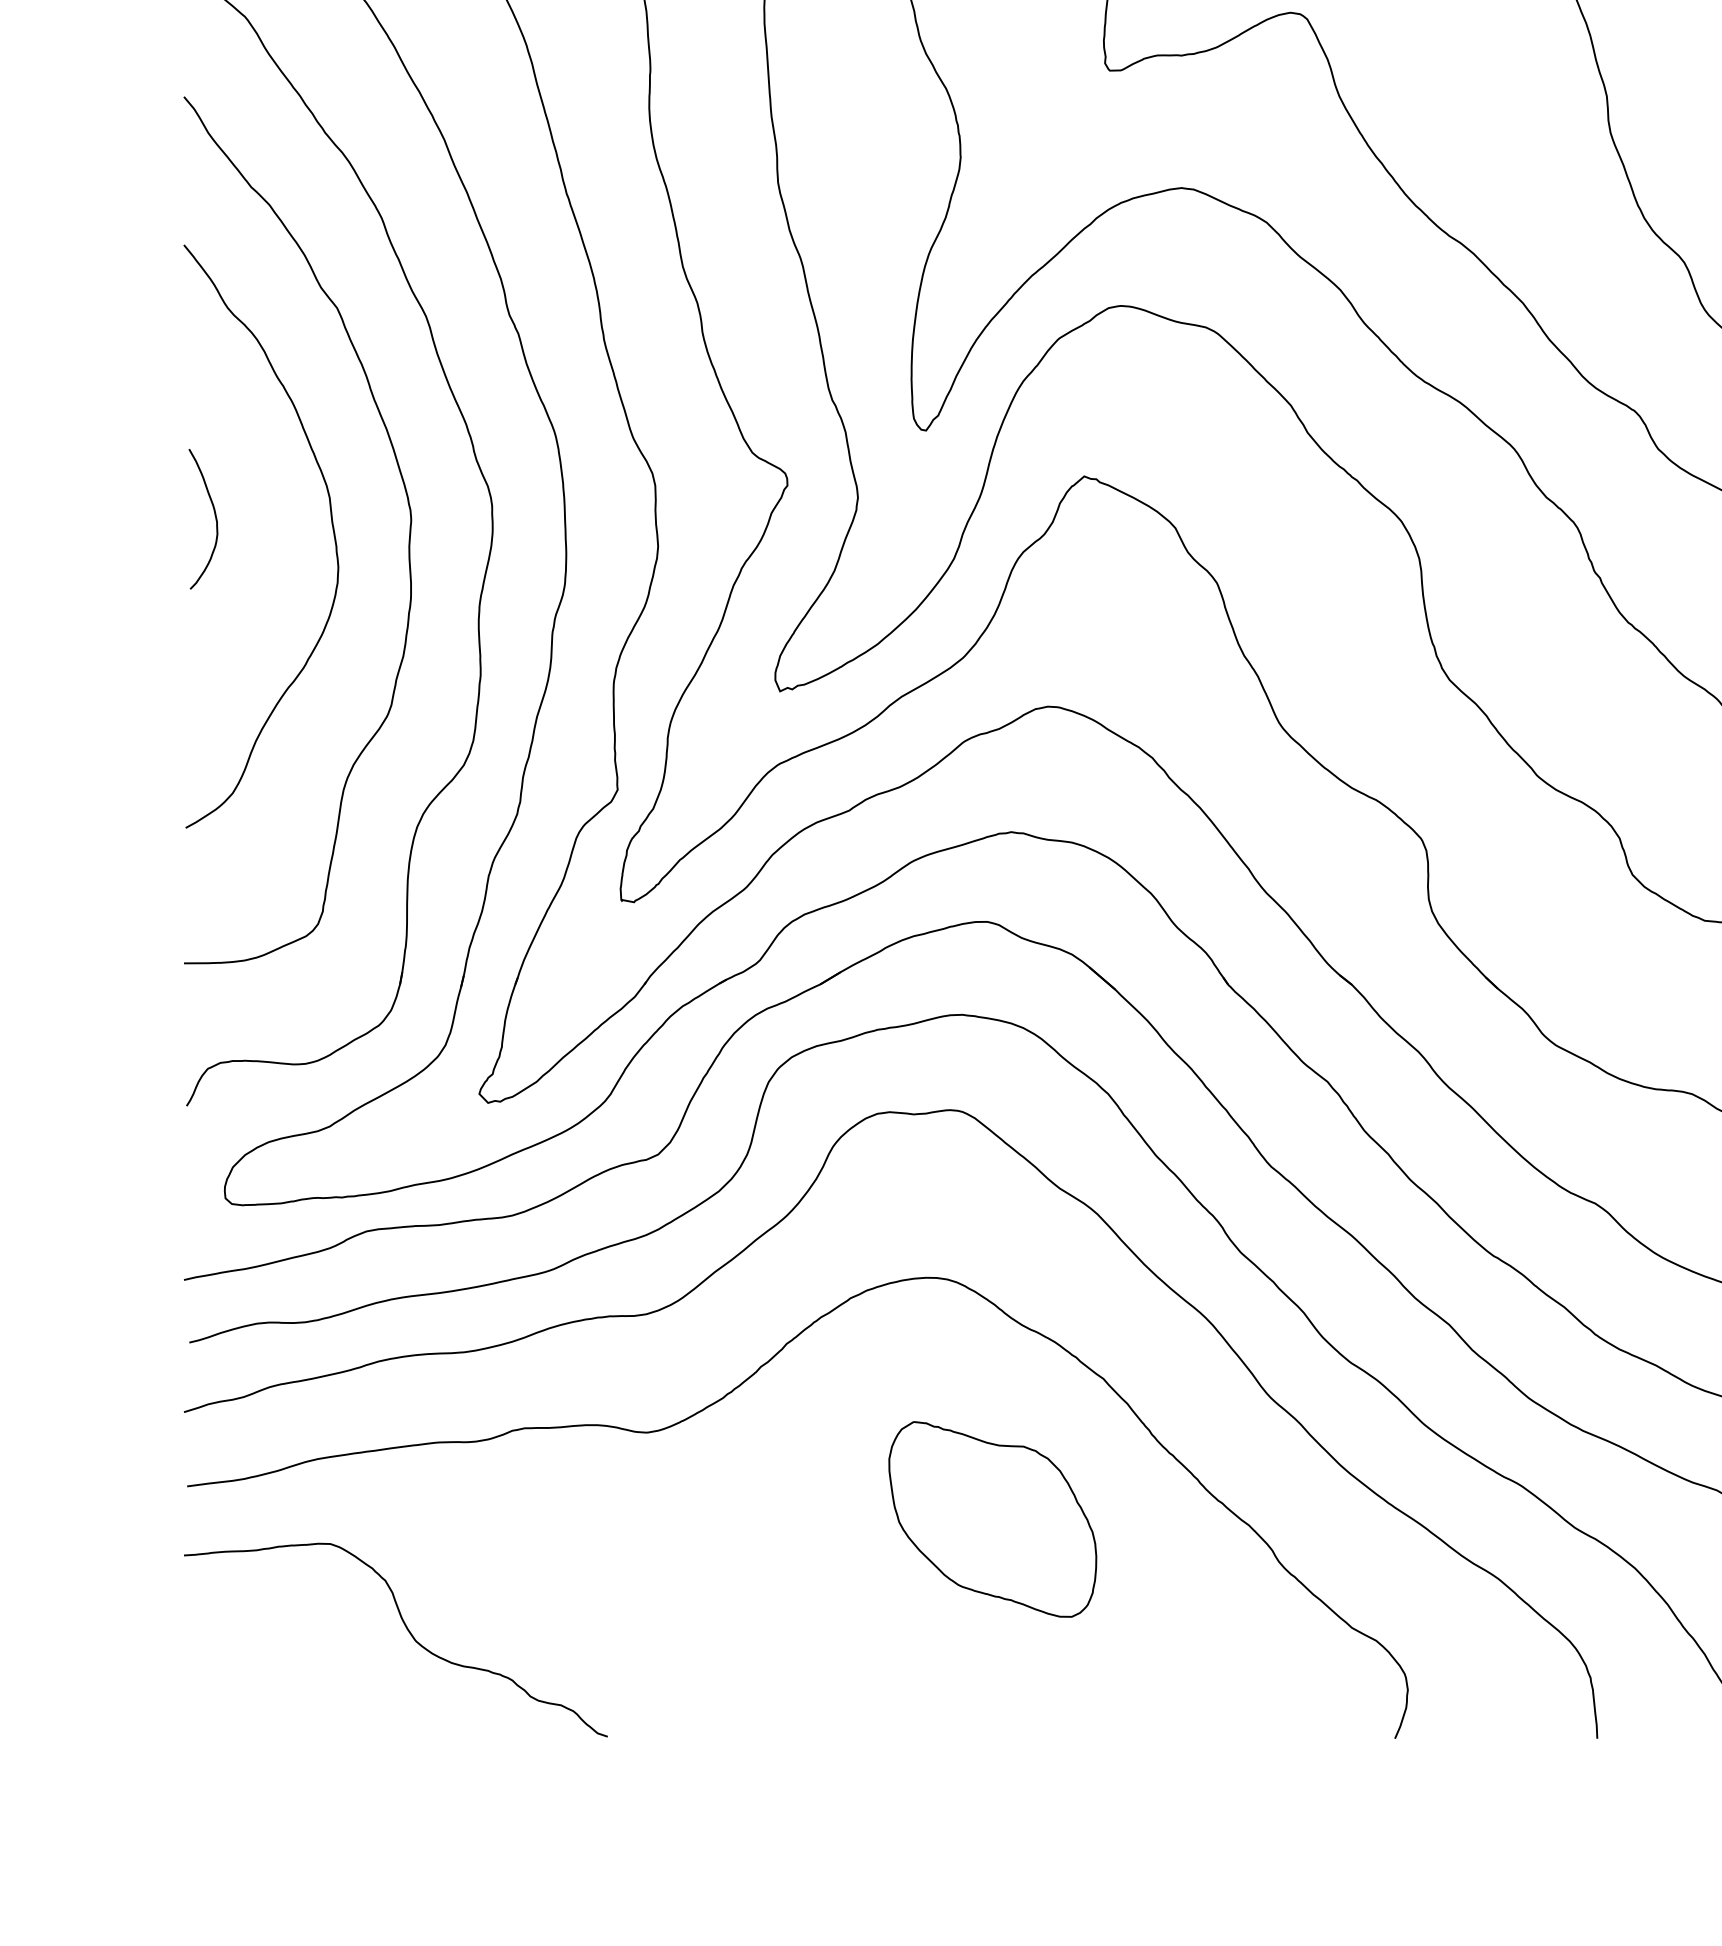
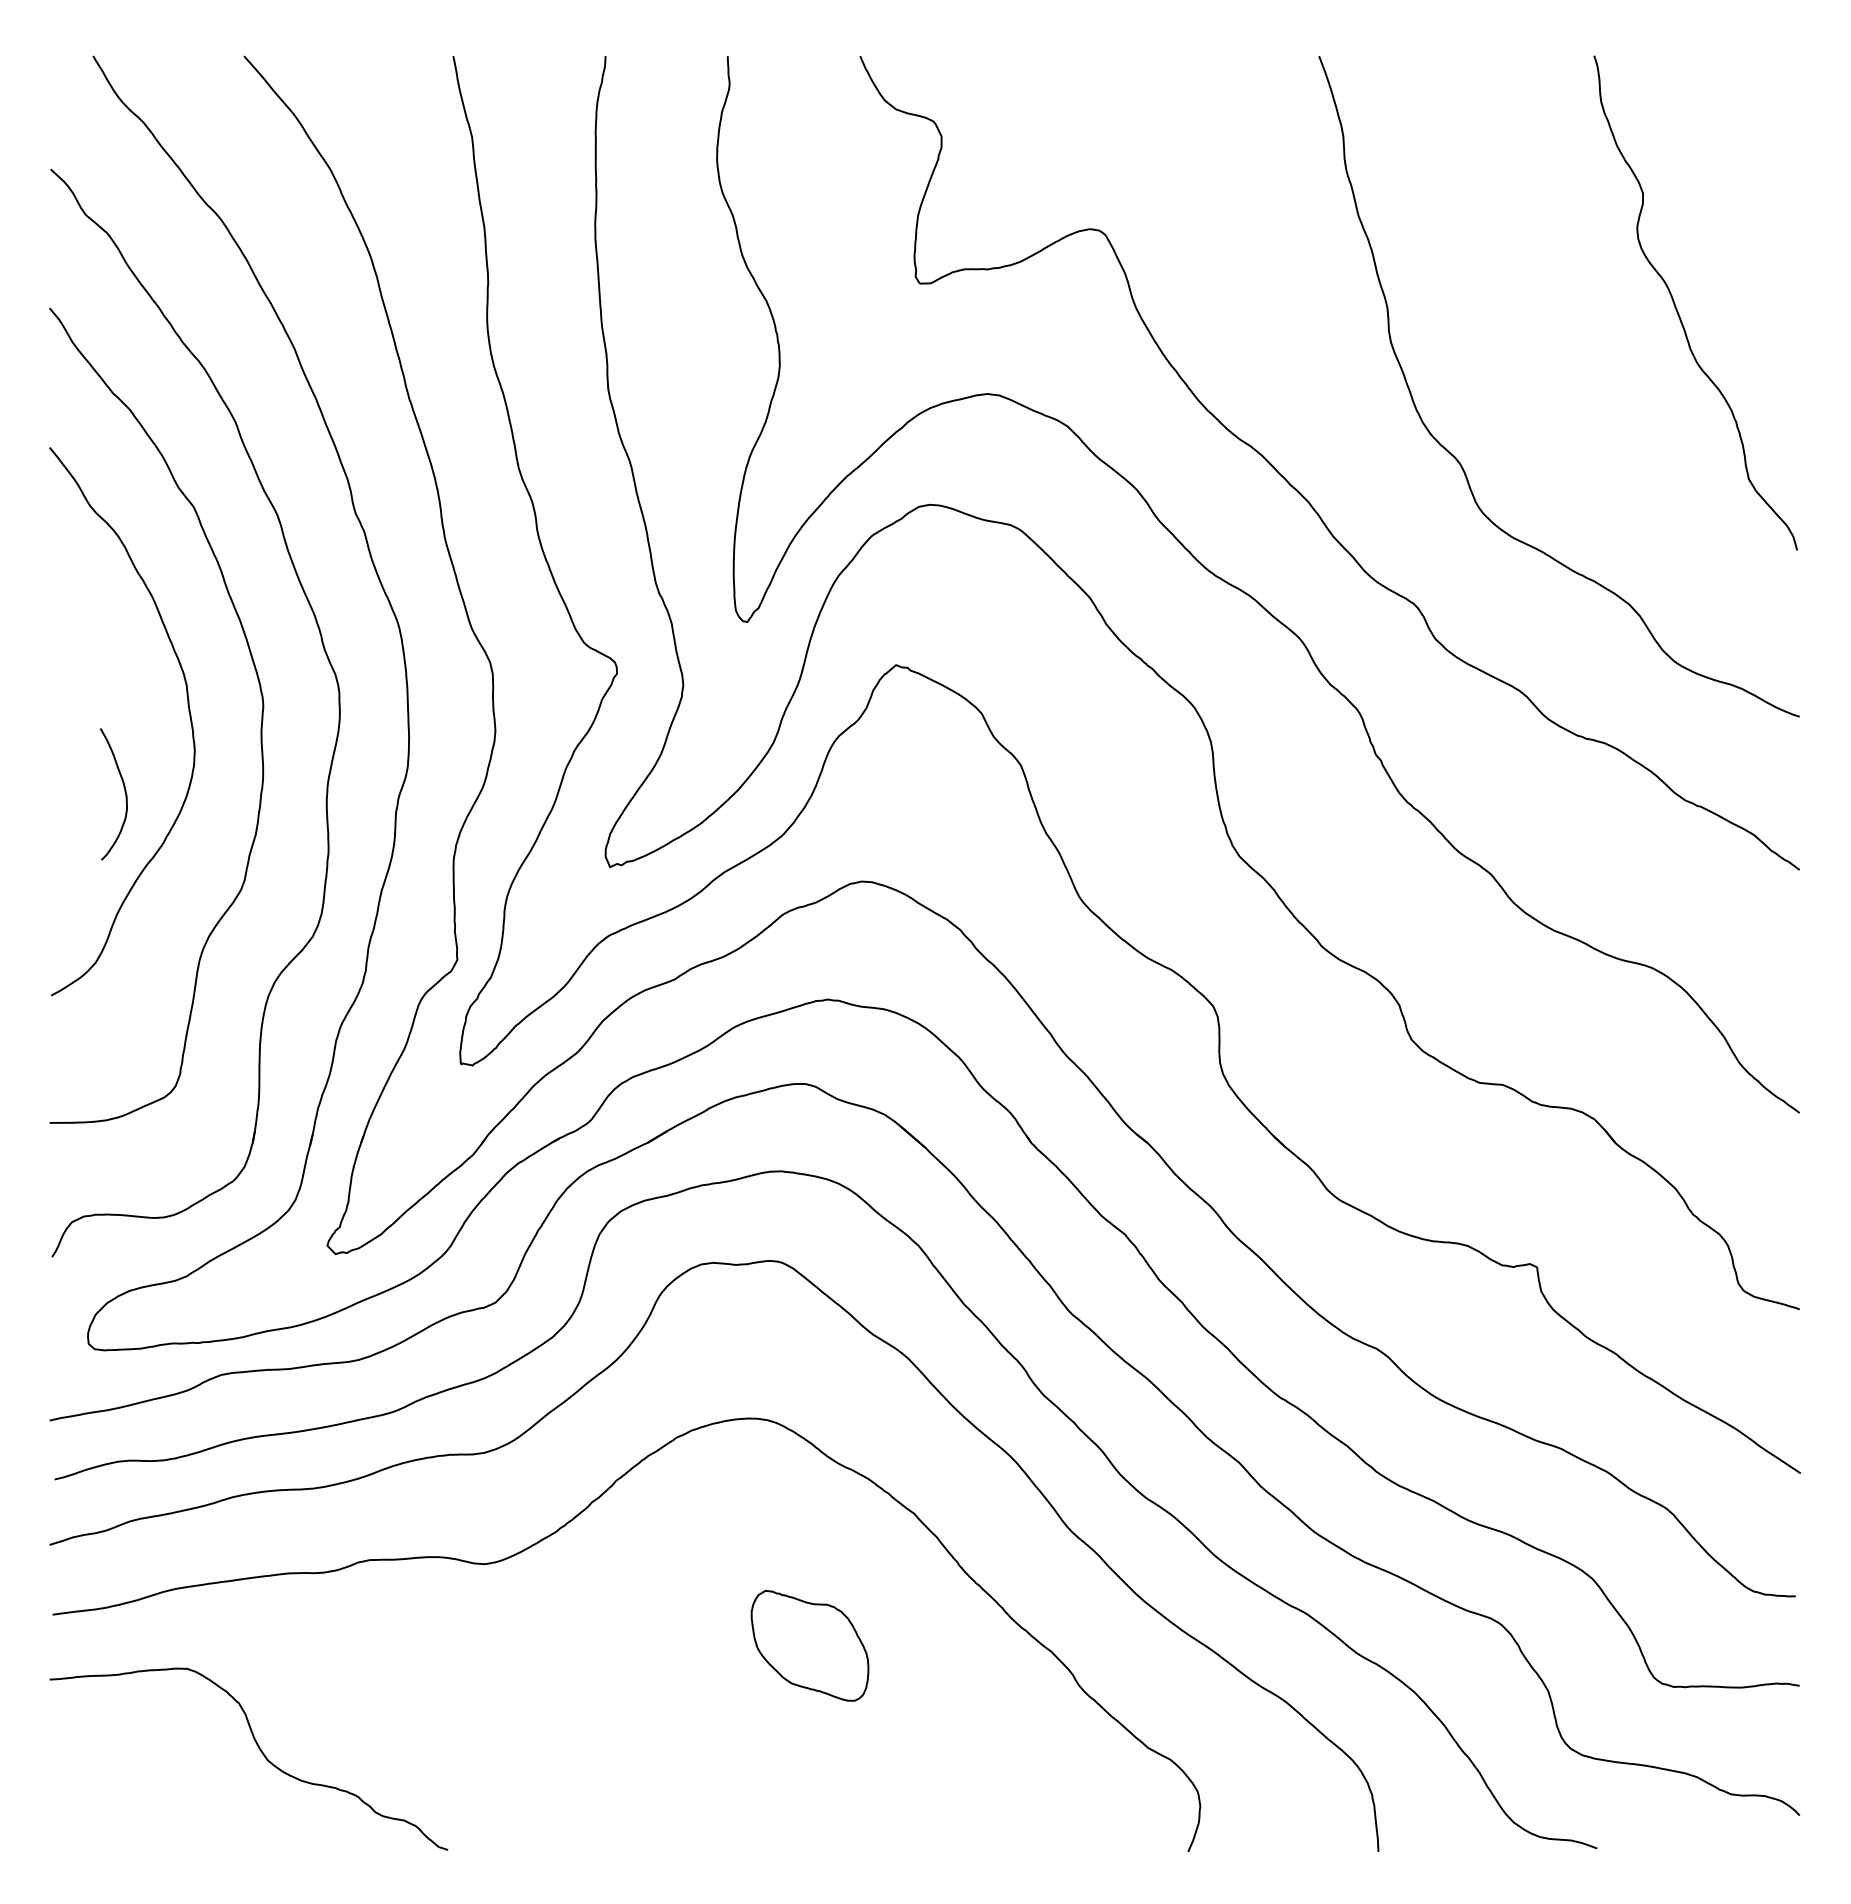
curve: (214, 517) -> (124, 792), moved
part: (992, 1519) -> (809, 1645), size x0.6

